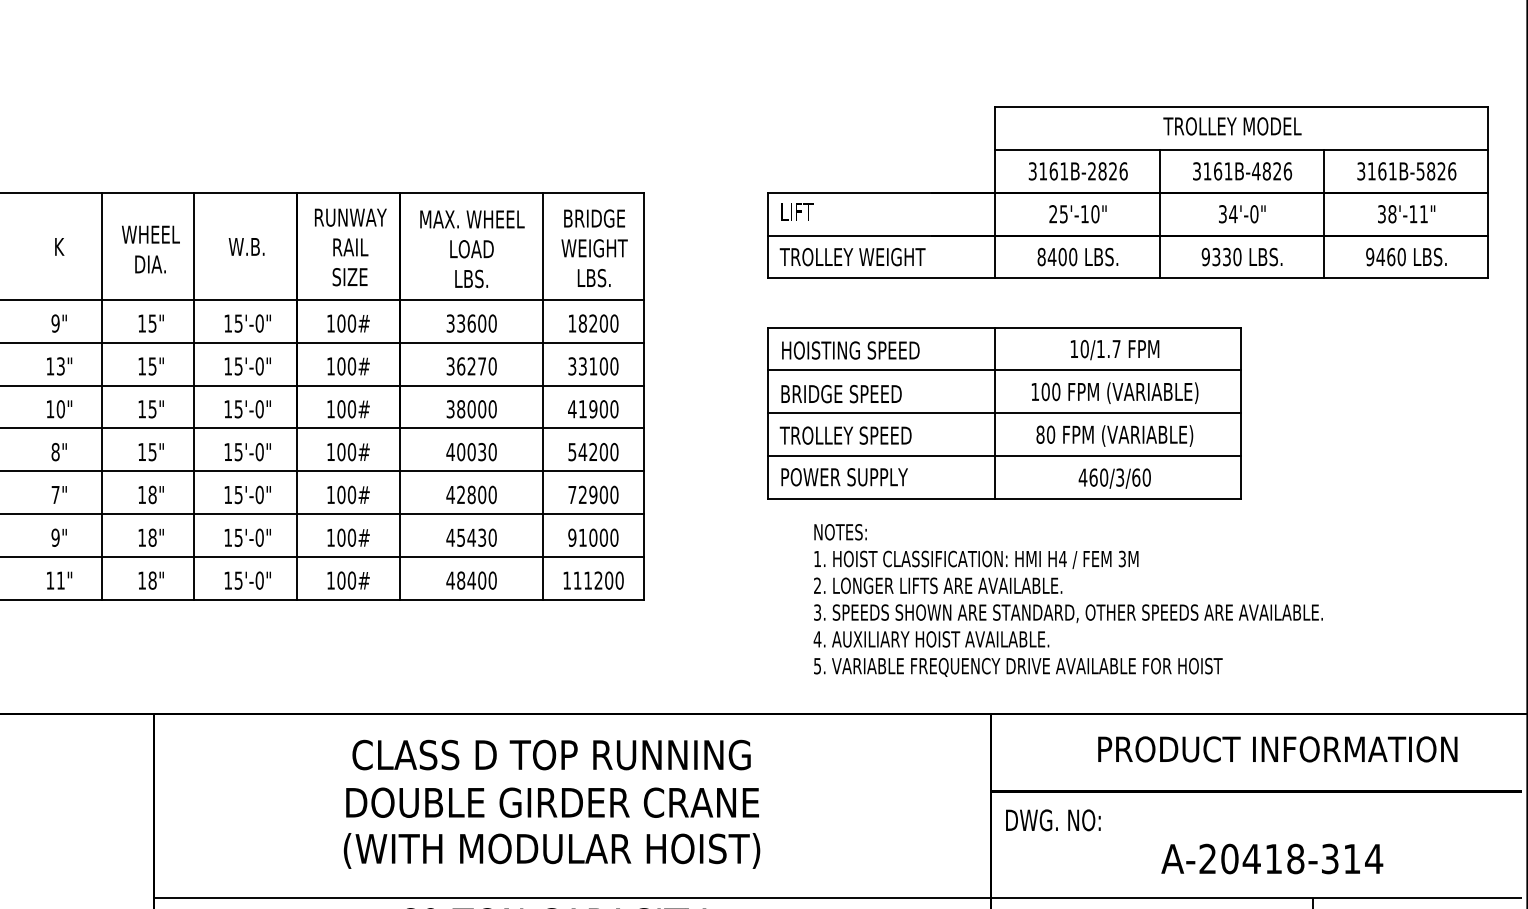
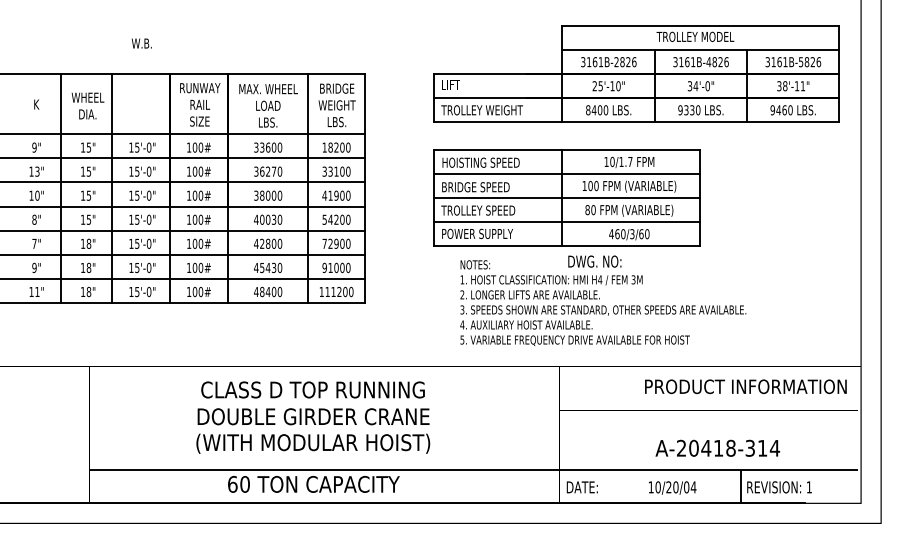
text: (246, 246) -> (141, 43), moved
text: (1277, 748) -> (745, 386), moved
text: (1052, 820) -> (594, 261), moved

